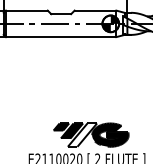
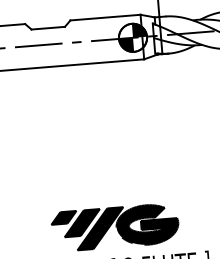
fill: (82, 134) -> (100, 227), added

